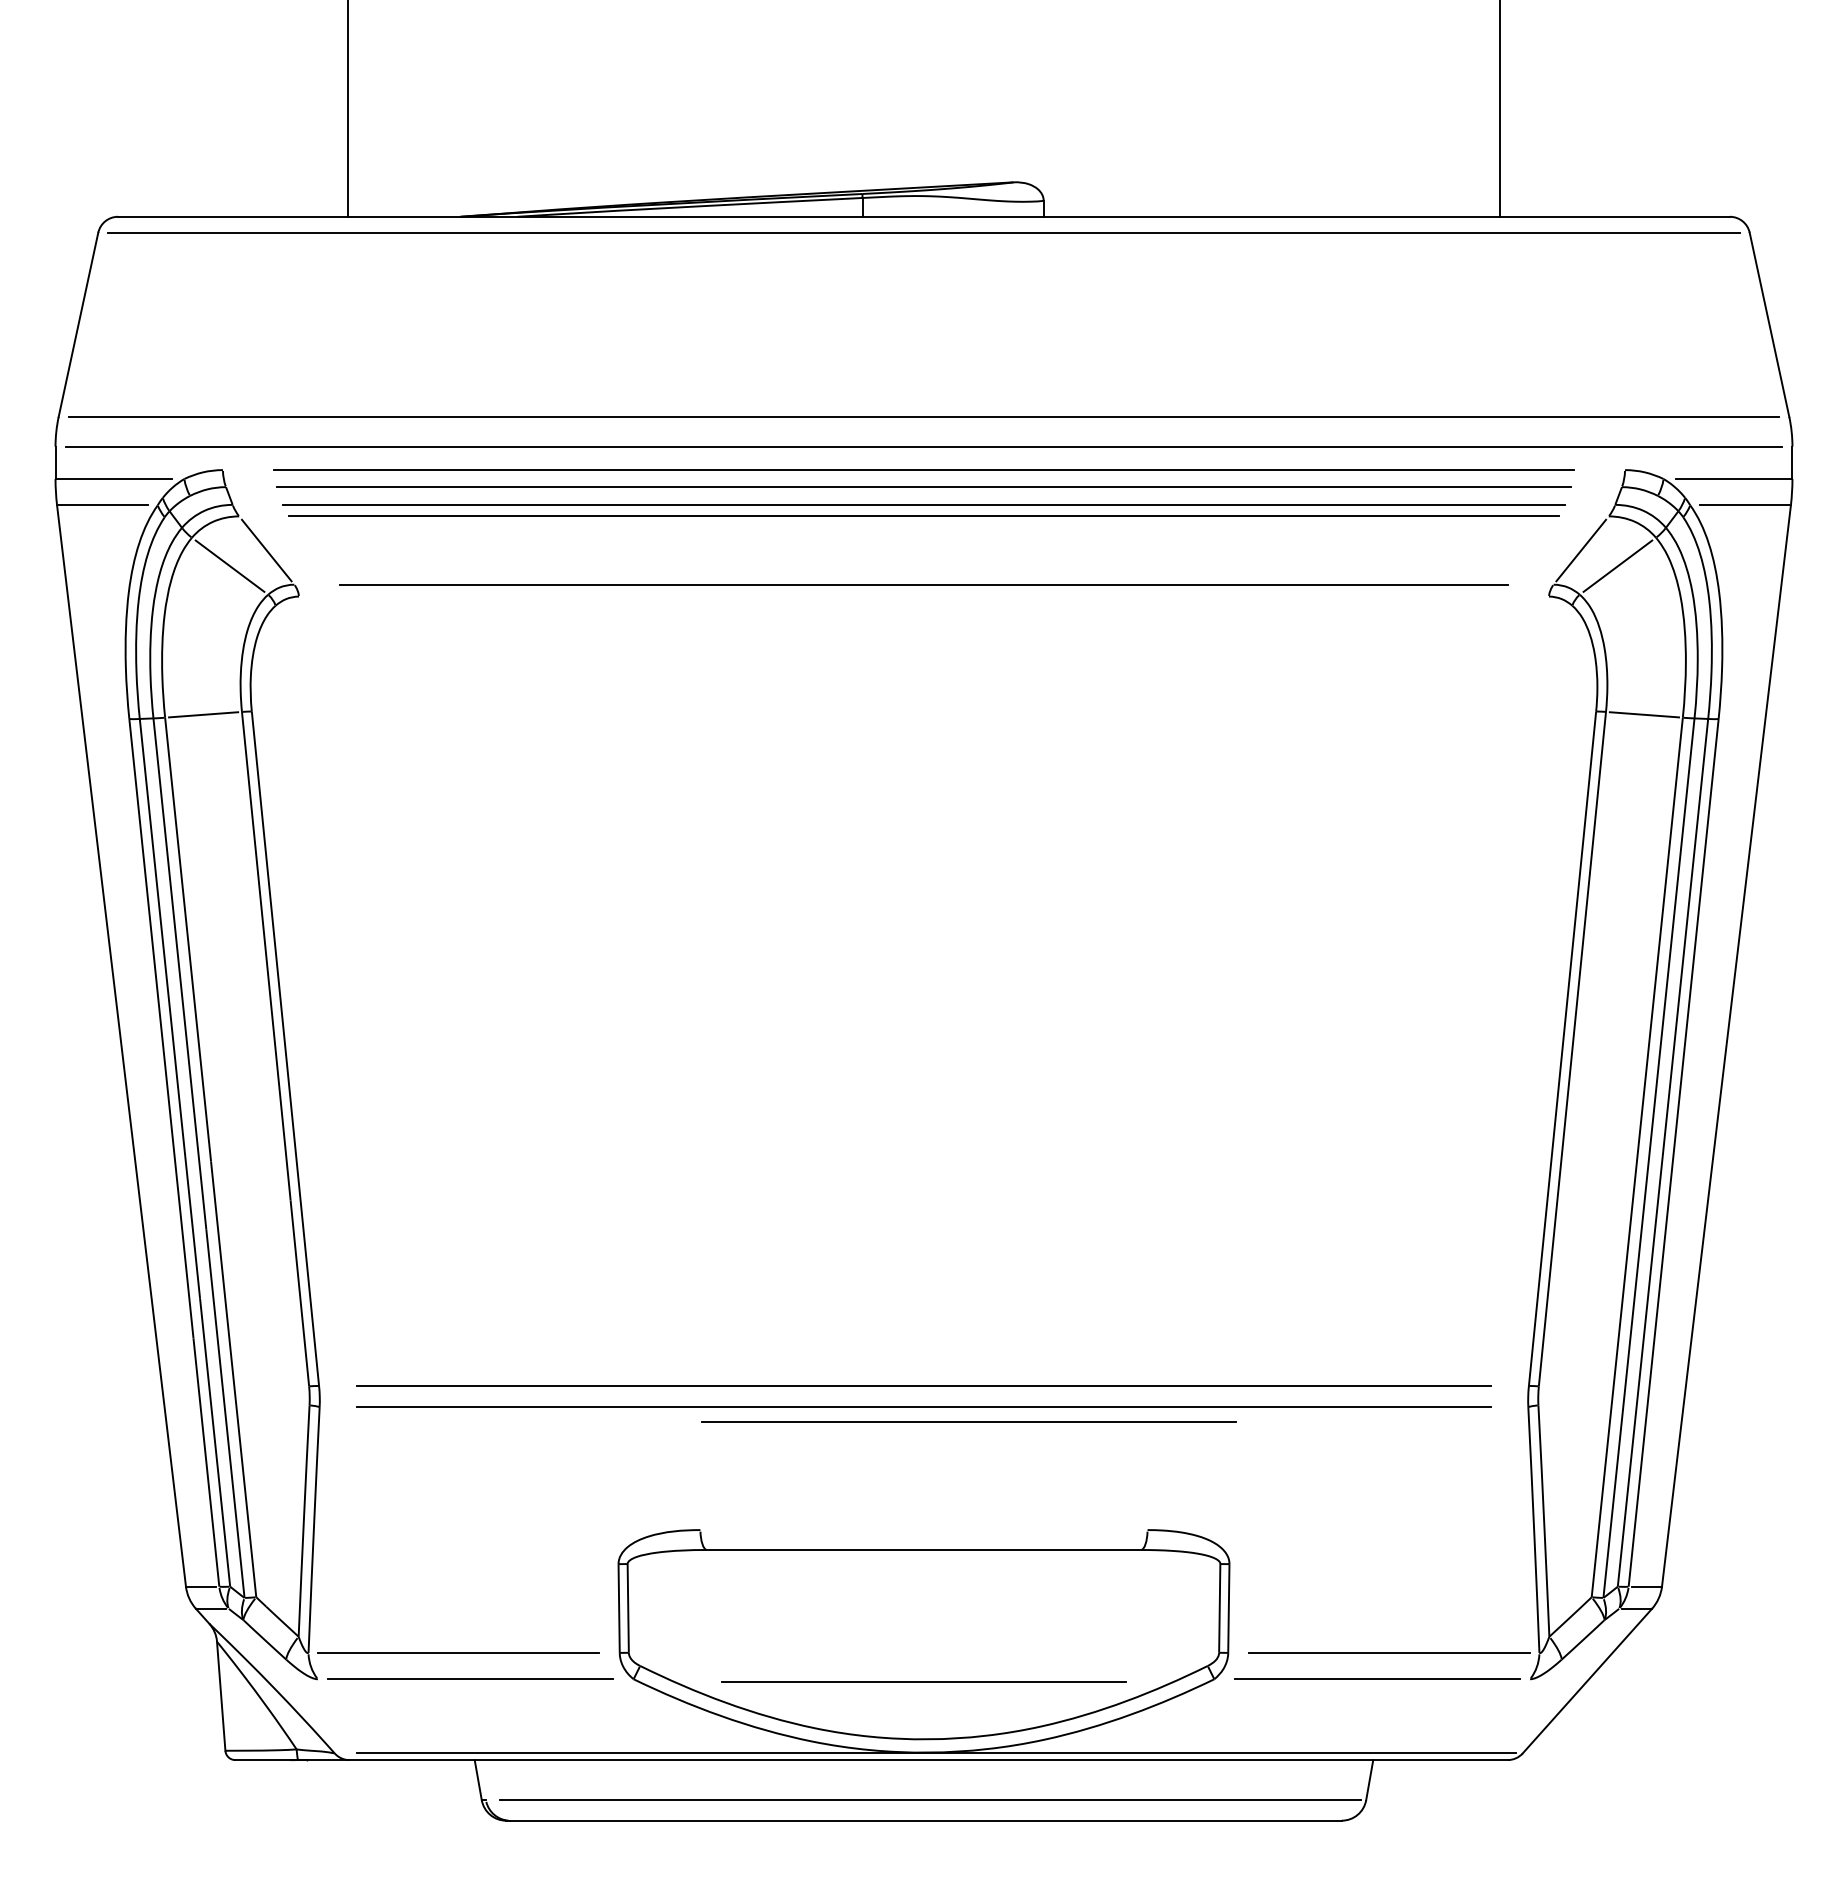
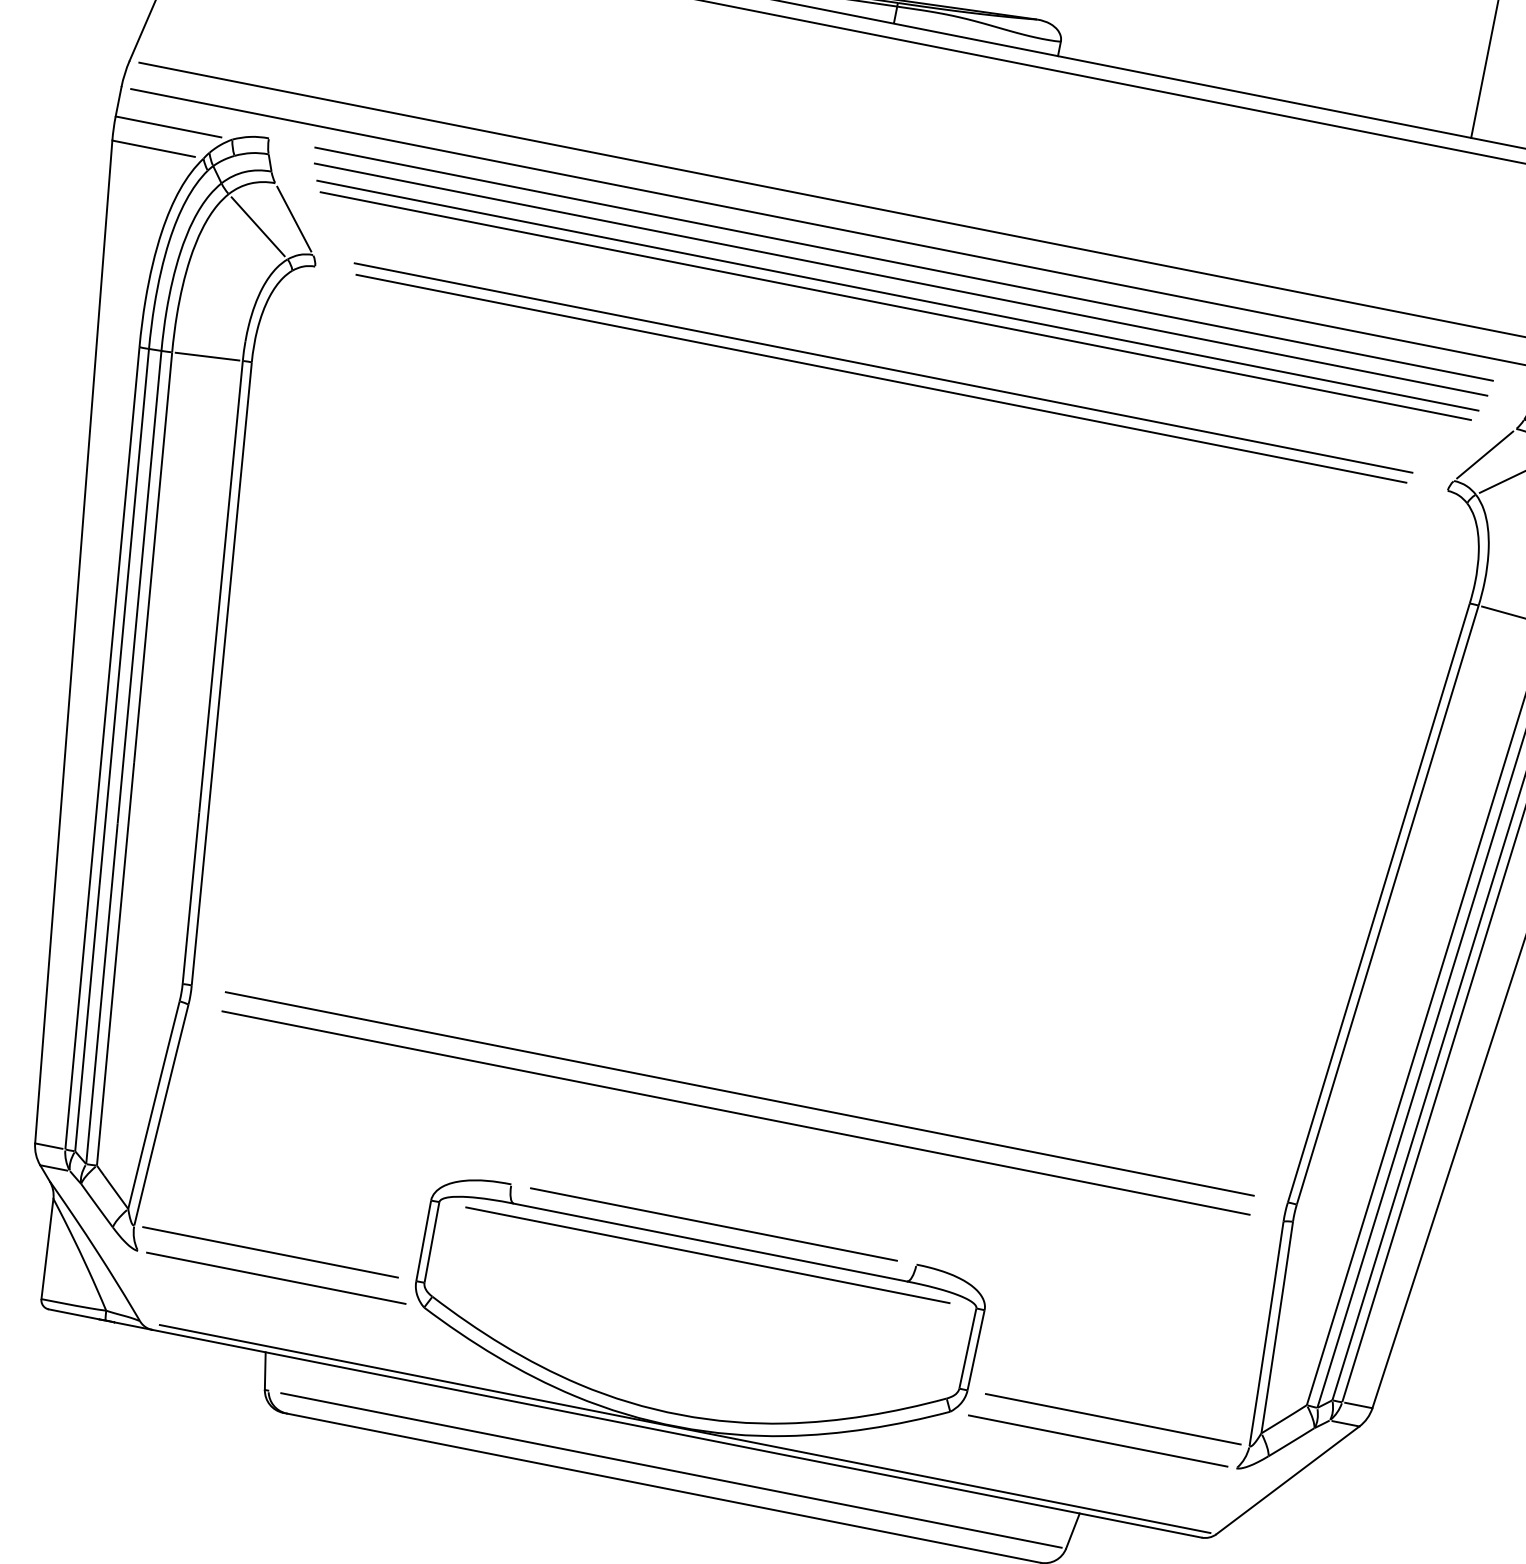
line: (923, 596) -> (881, 378), added
line: (968, 1421) -> (707, 1254), moved
line: (923, 1681) -> (713, 1223), moved

